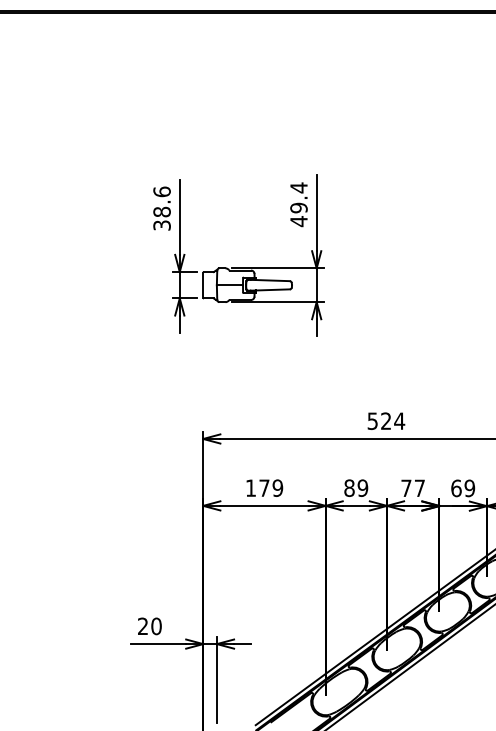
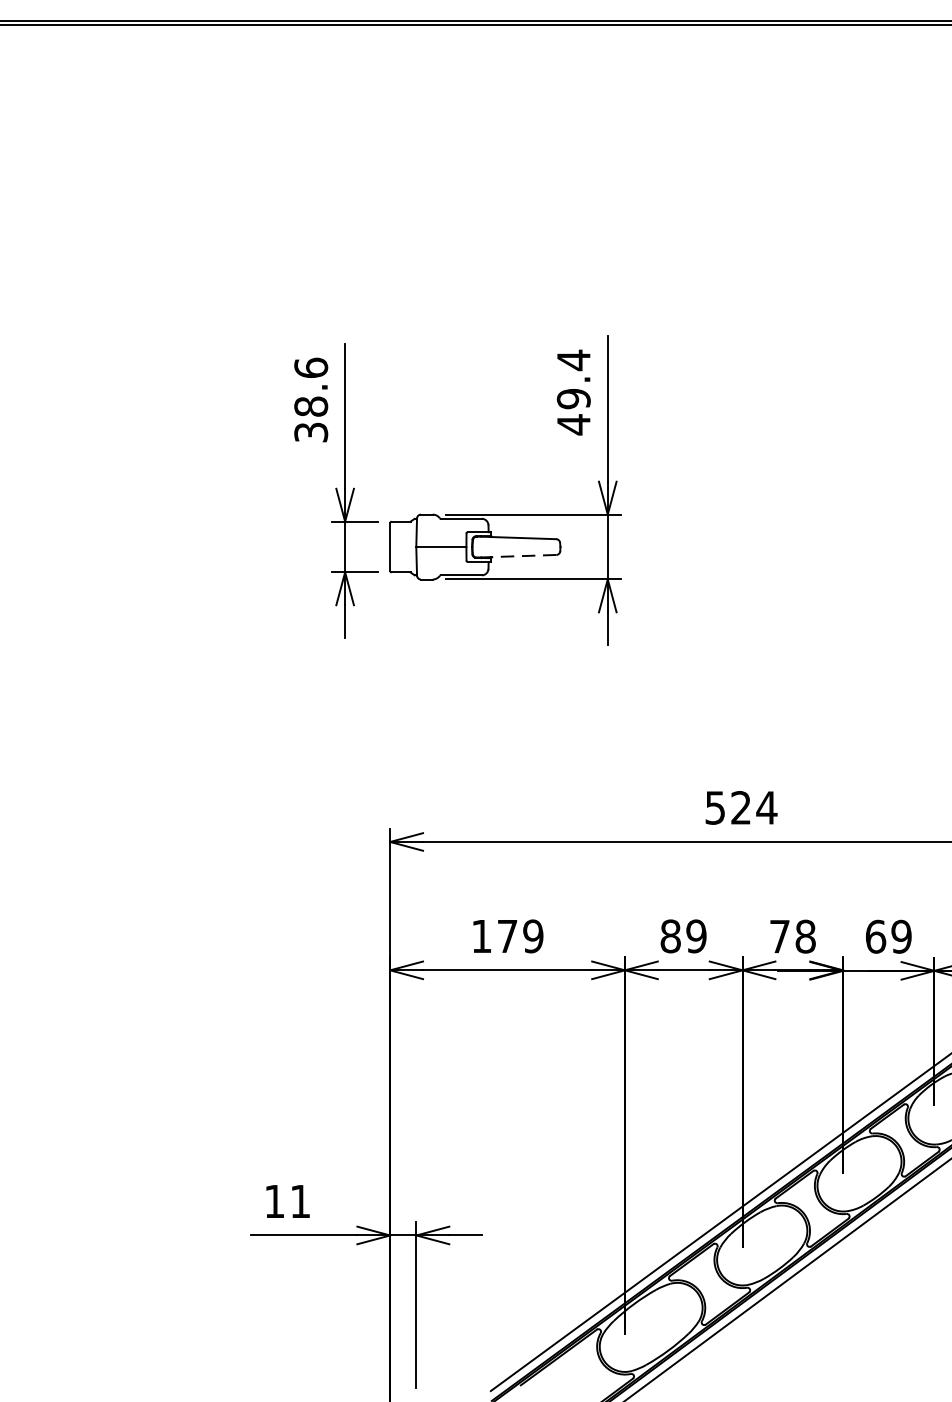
line: (272, 289) -> (523, 555), solid -> dashed
text: (419, 488) -> (805, 936), 77 -> 78
text: (149, 626) -> (287, 1201), 20 -> 11

